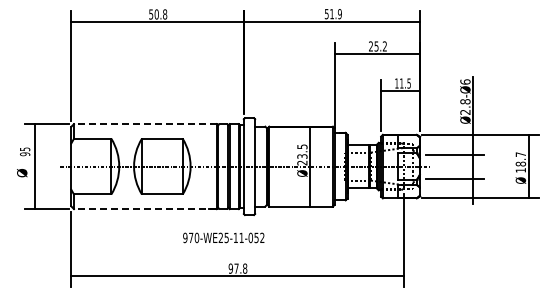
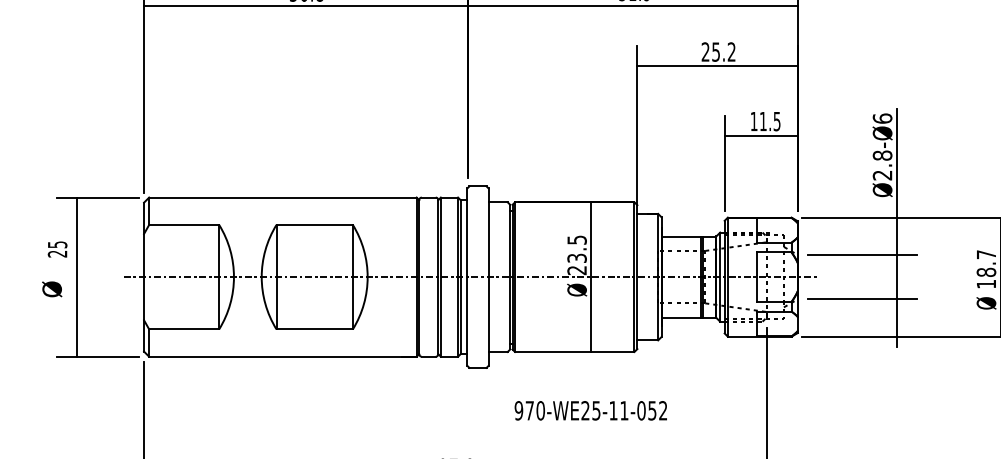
line: (144, 124) -> (281, 198), dashed -> solid
text: (25, 154) -> (58, 254), 95 -> 25
line: (144, 209) -> (281, 357), dashed -> solid
text: (223, 237) -> (590, 409), moved

